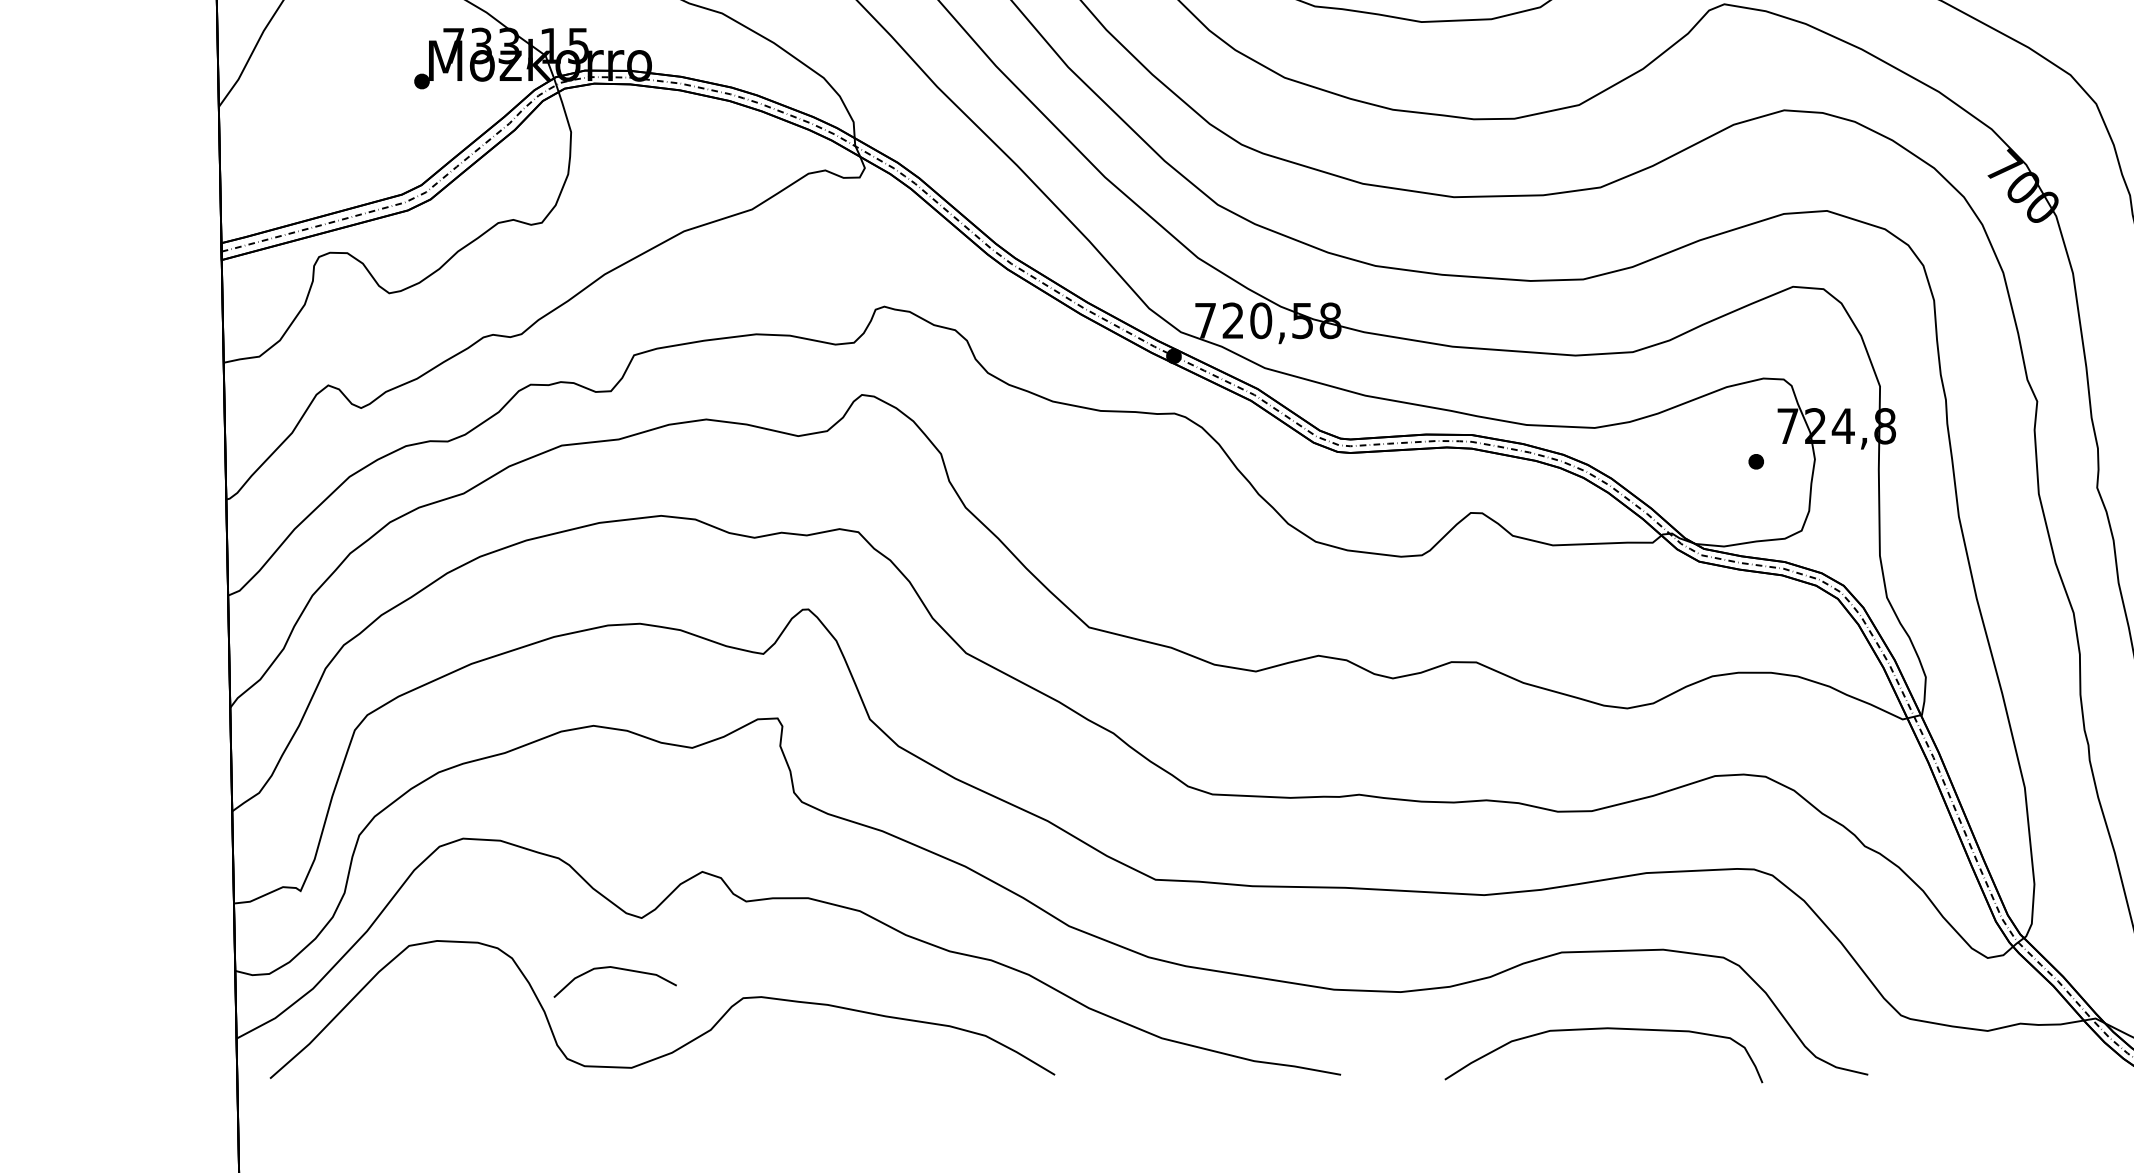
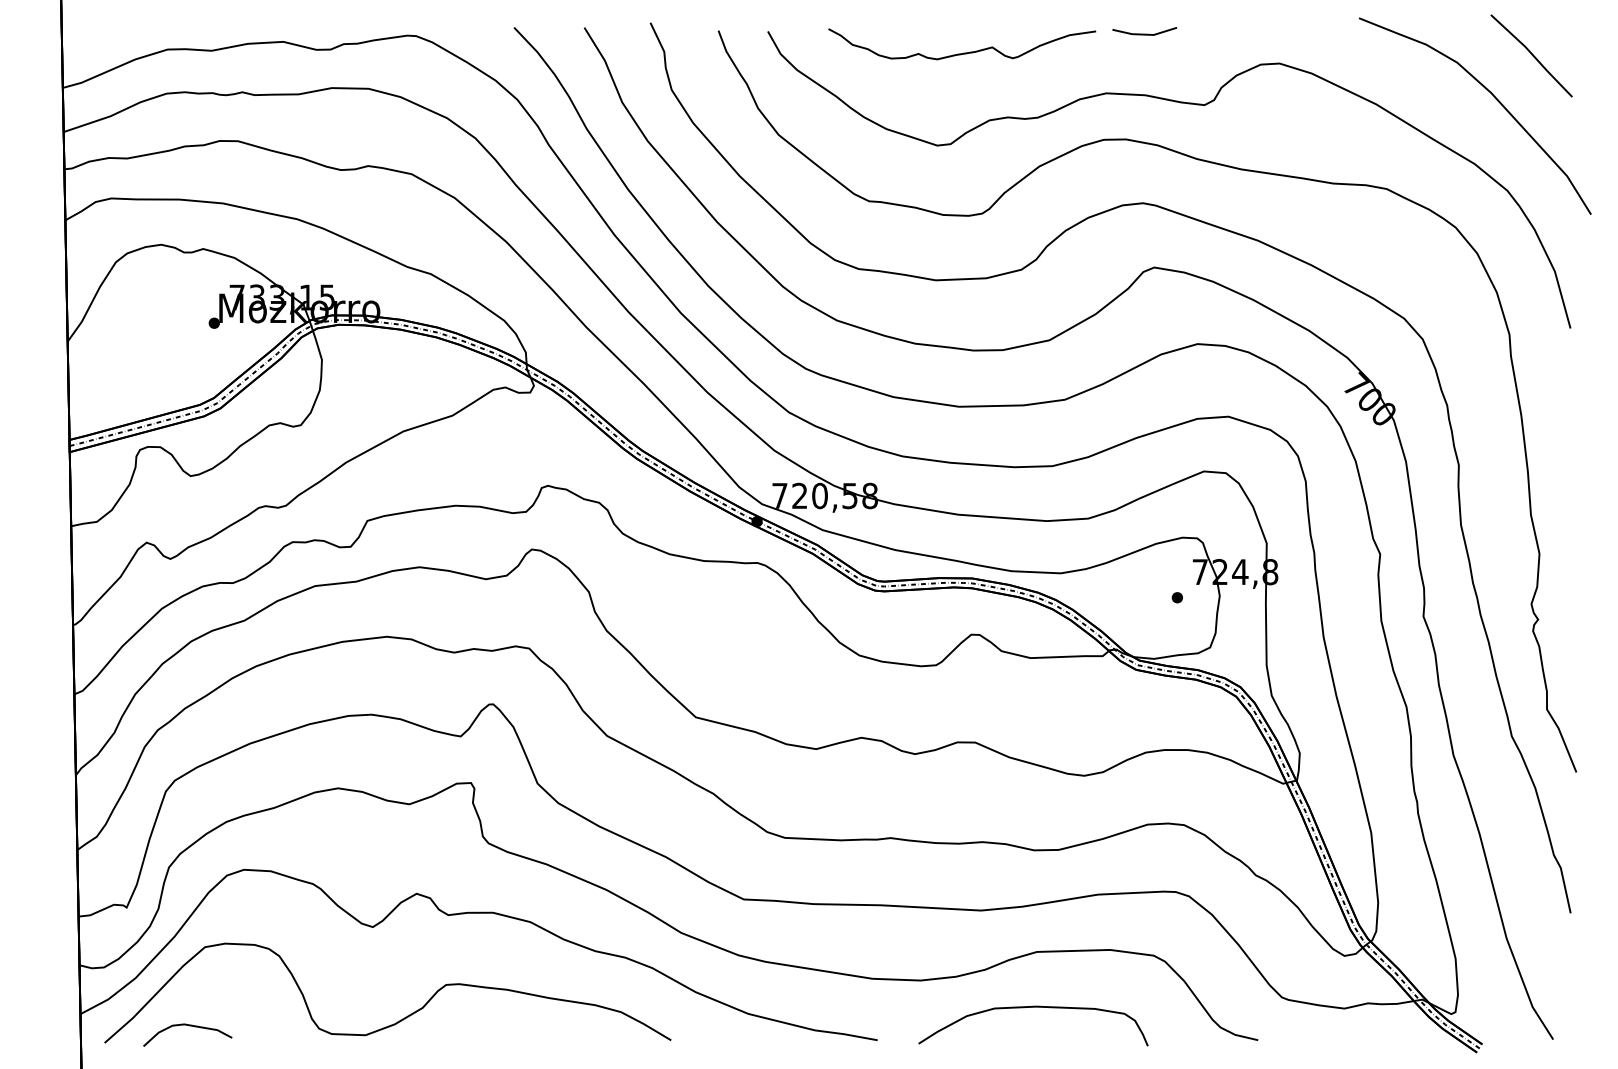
curve: (617, 969) -> (189, 1026), moved
curve: (1604, 1029) -> (1033, 1007), moved

